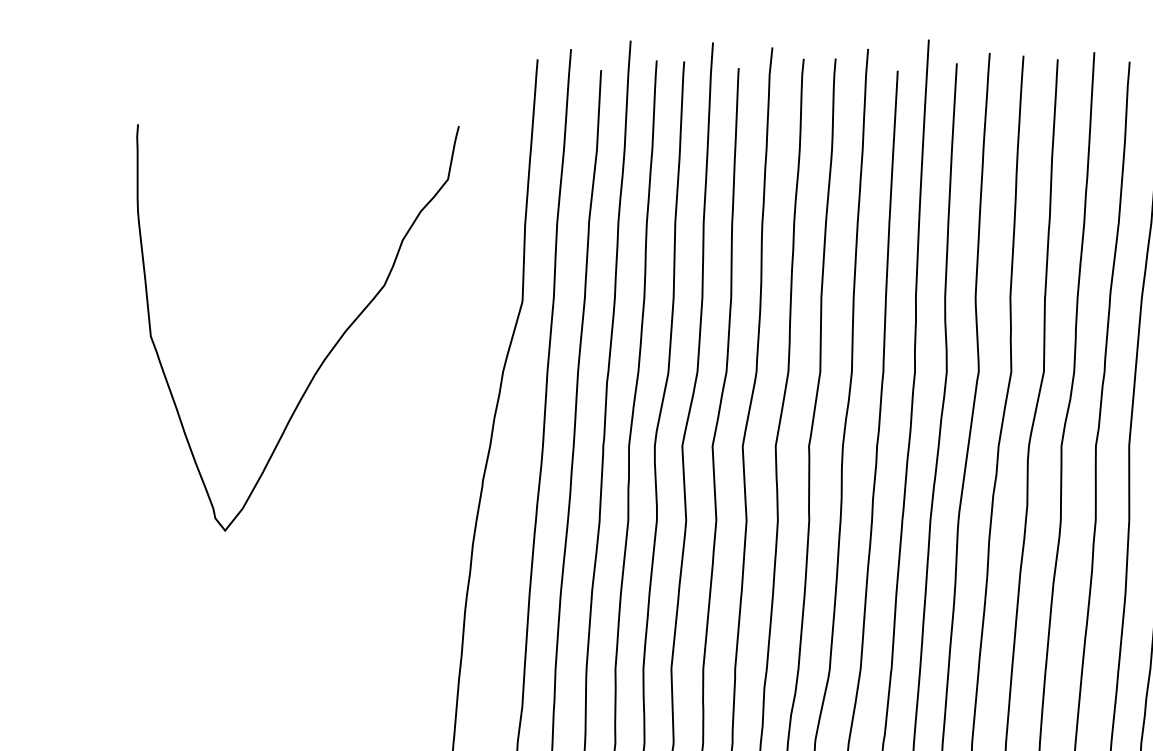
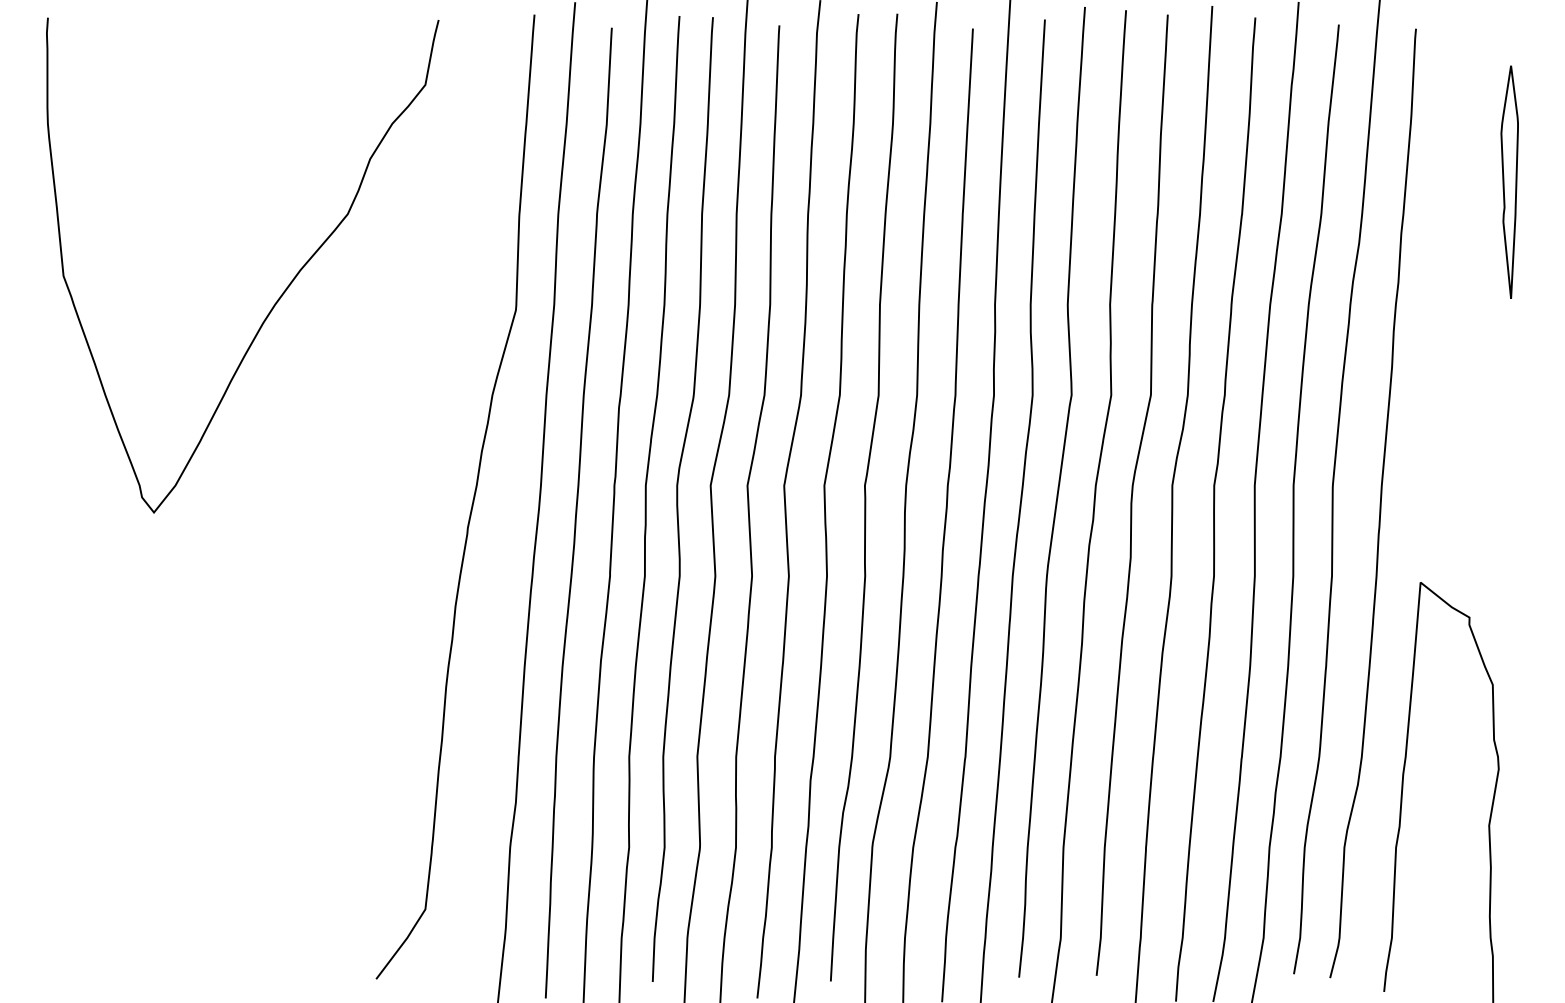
curve: (330, 349) -> (282, 292), moved

